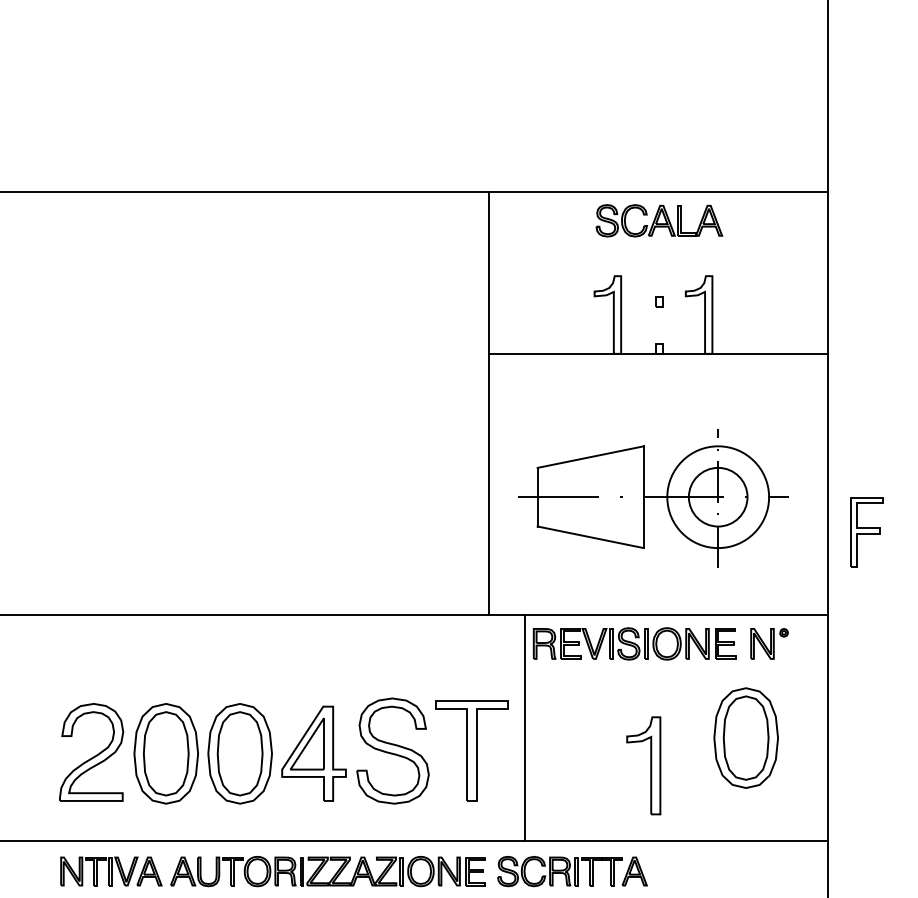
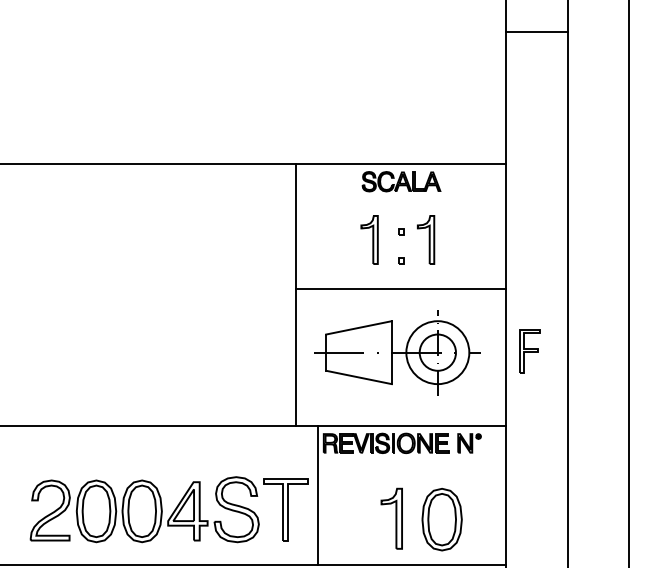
line: (657, 353) -> (400, 288), moved
part: (866, 532) -> (529, 351), moved
part: (745, 737) -> (441, 519), moved

